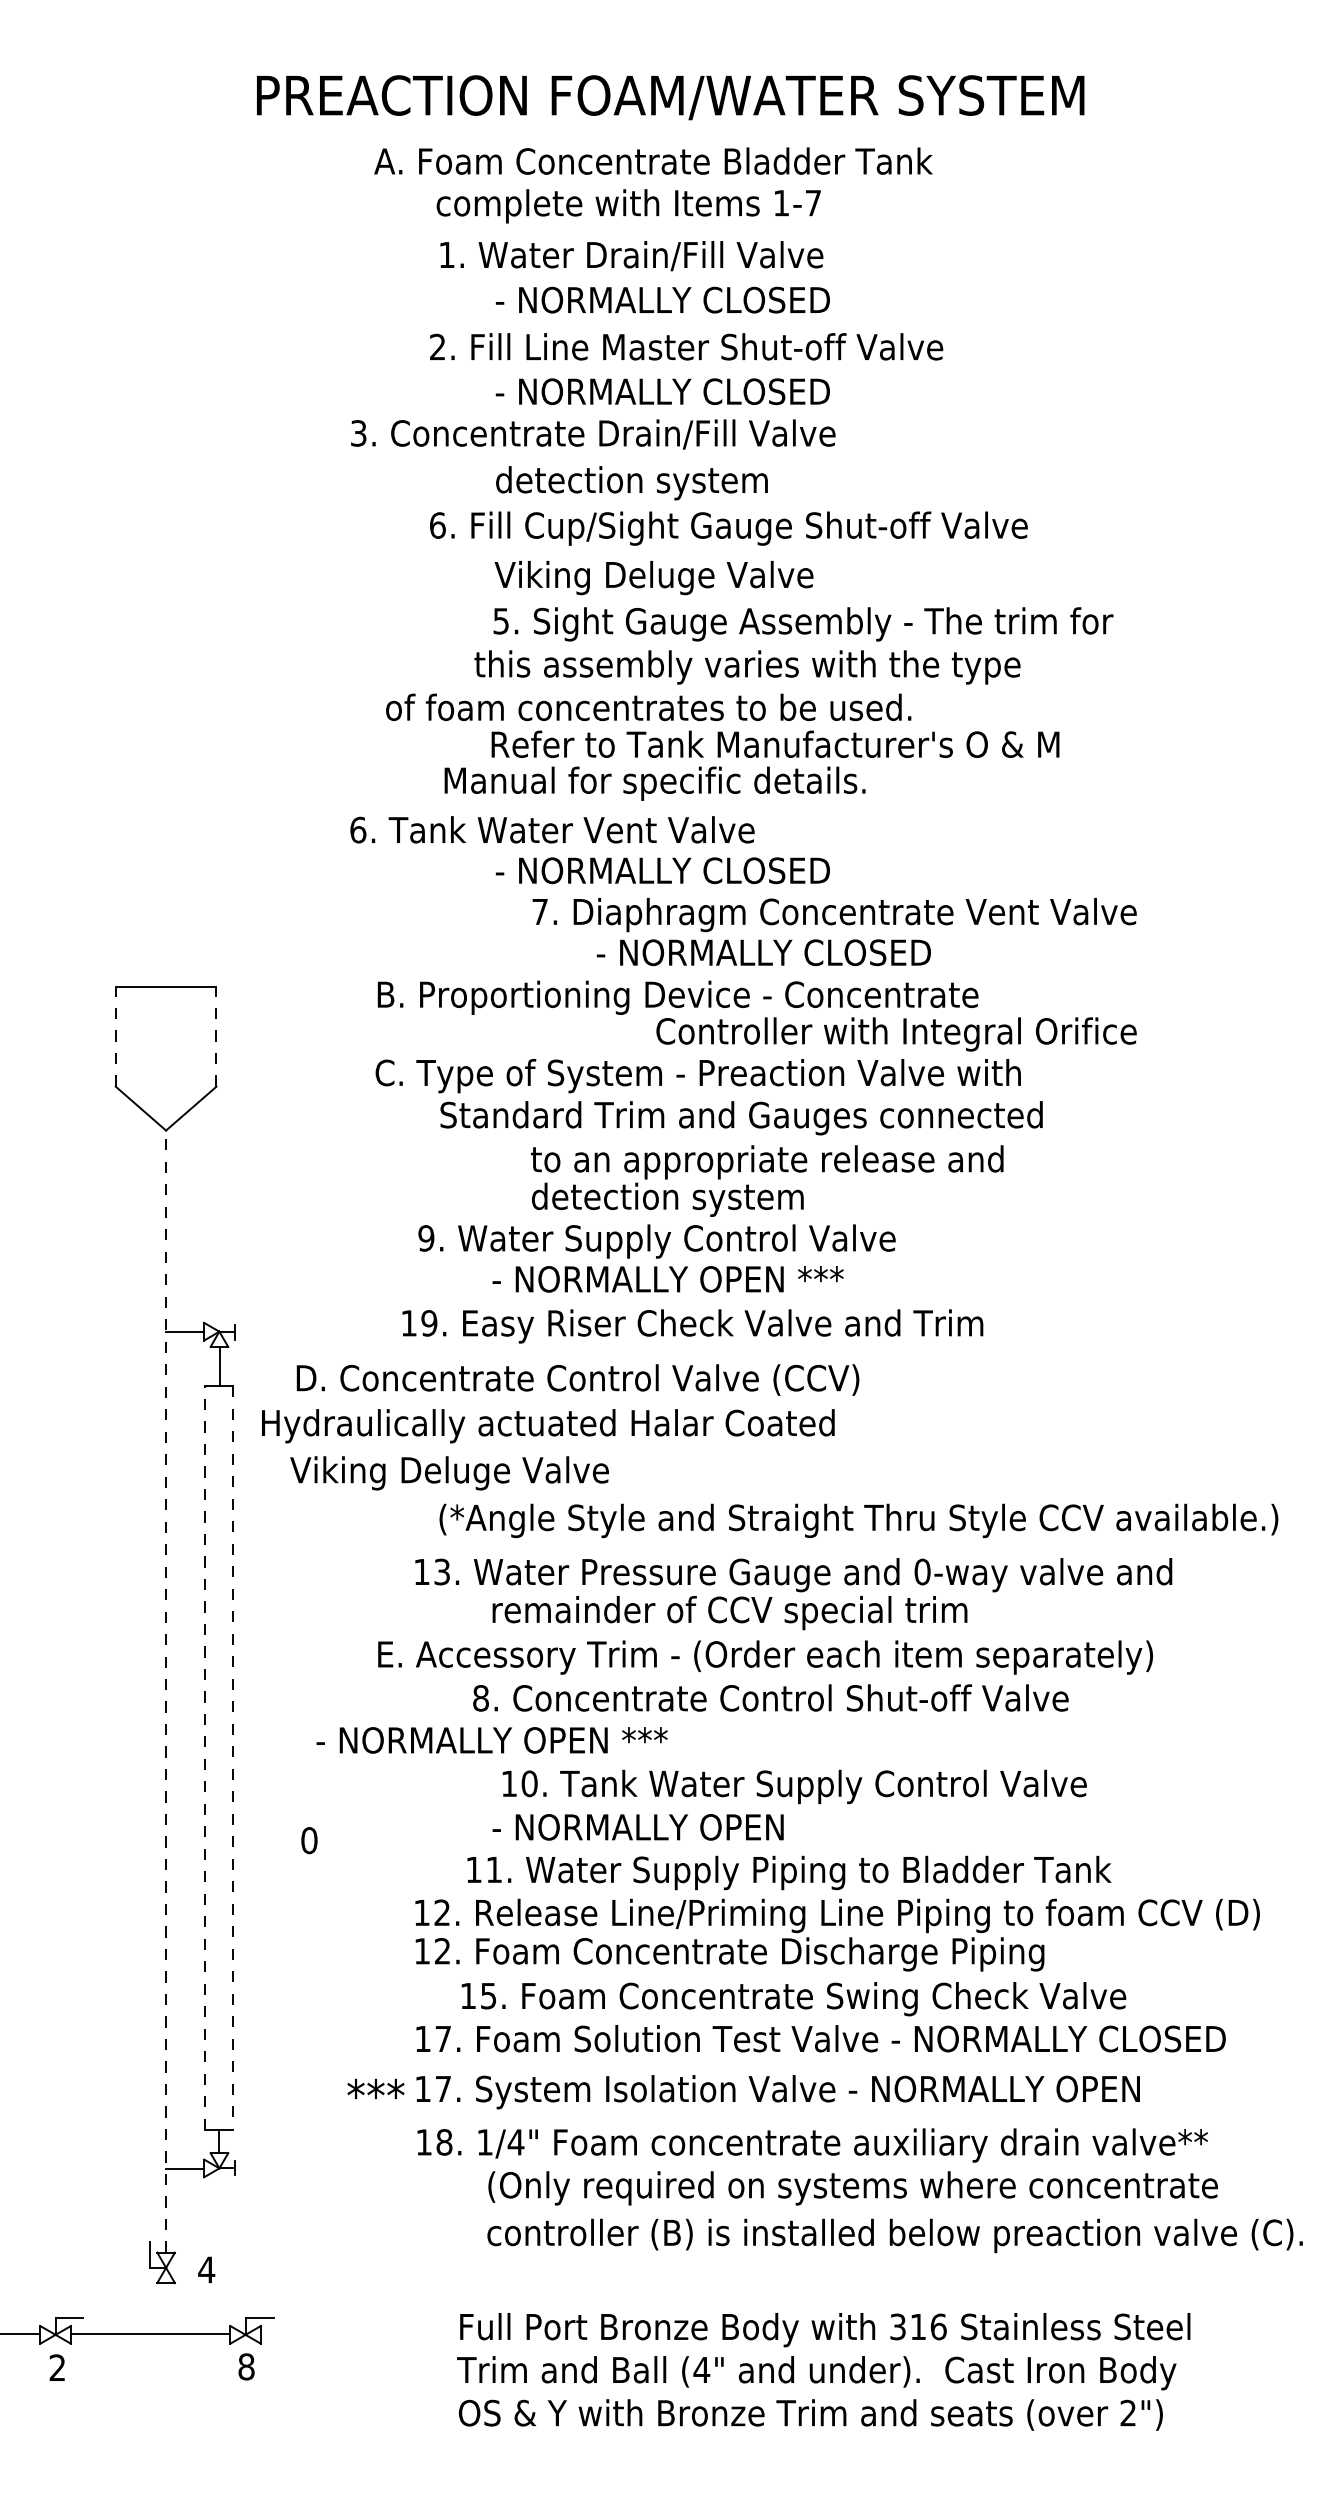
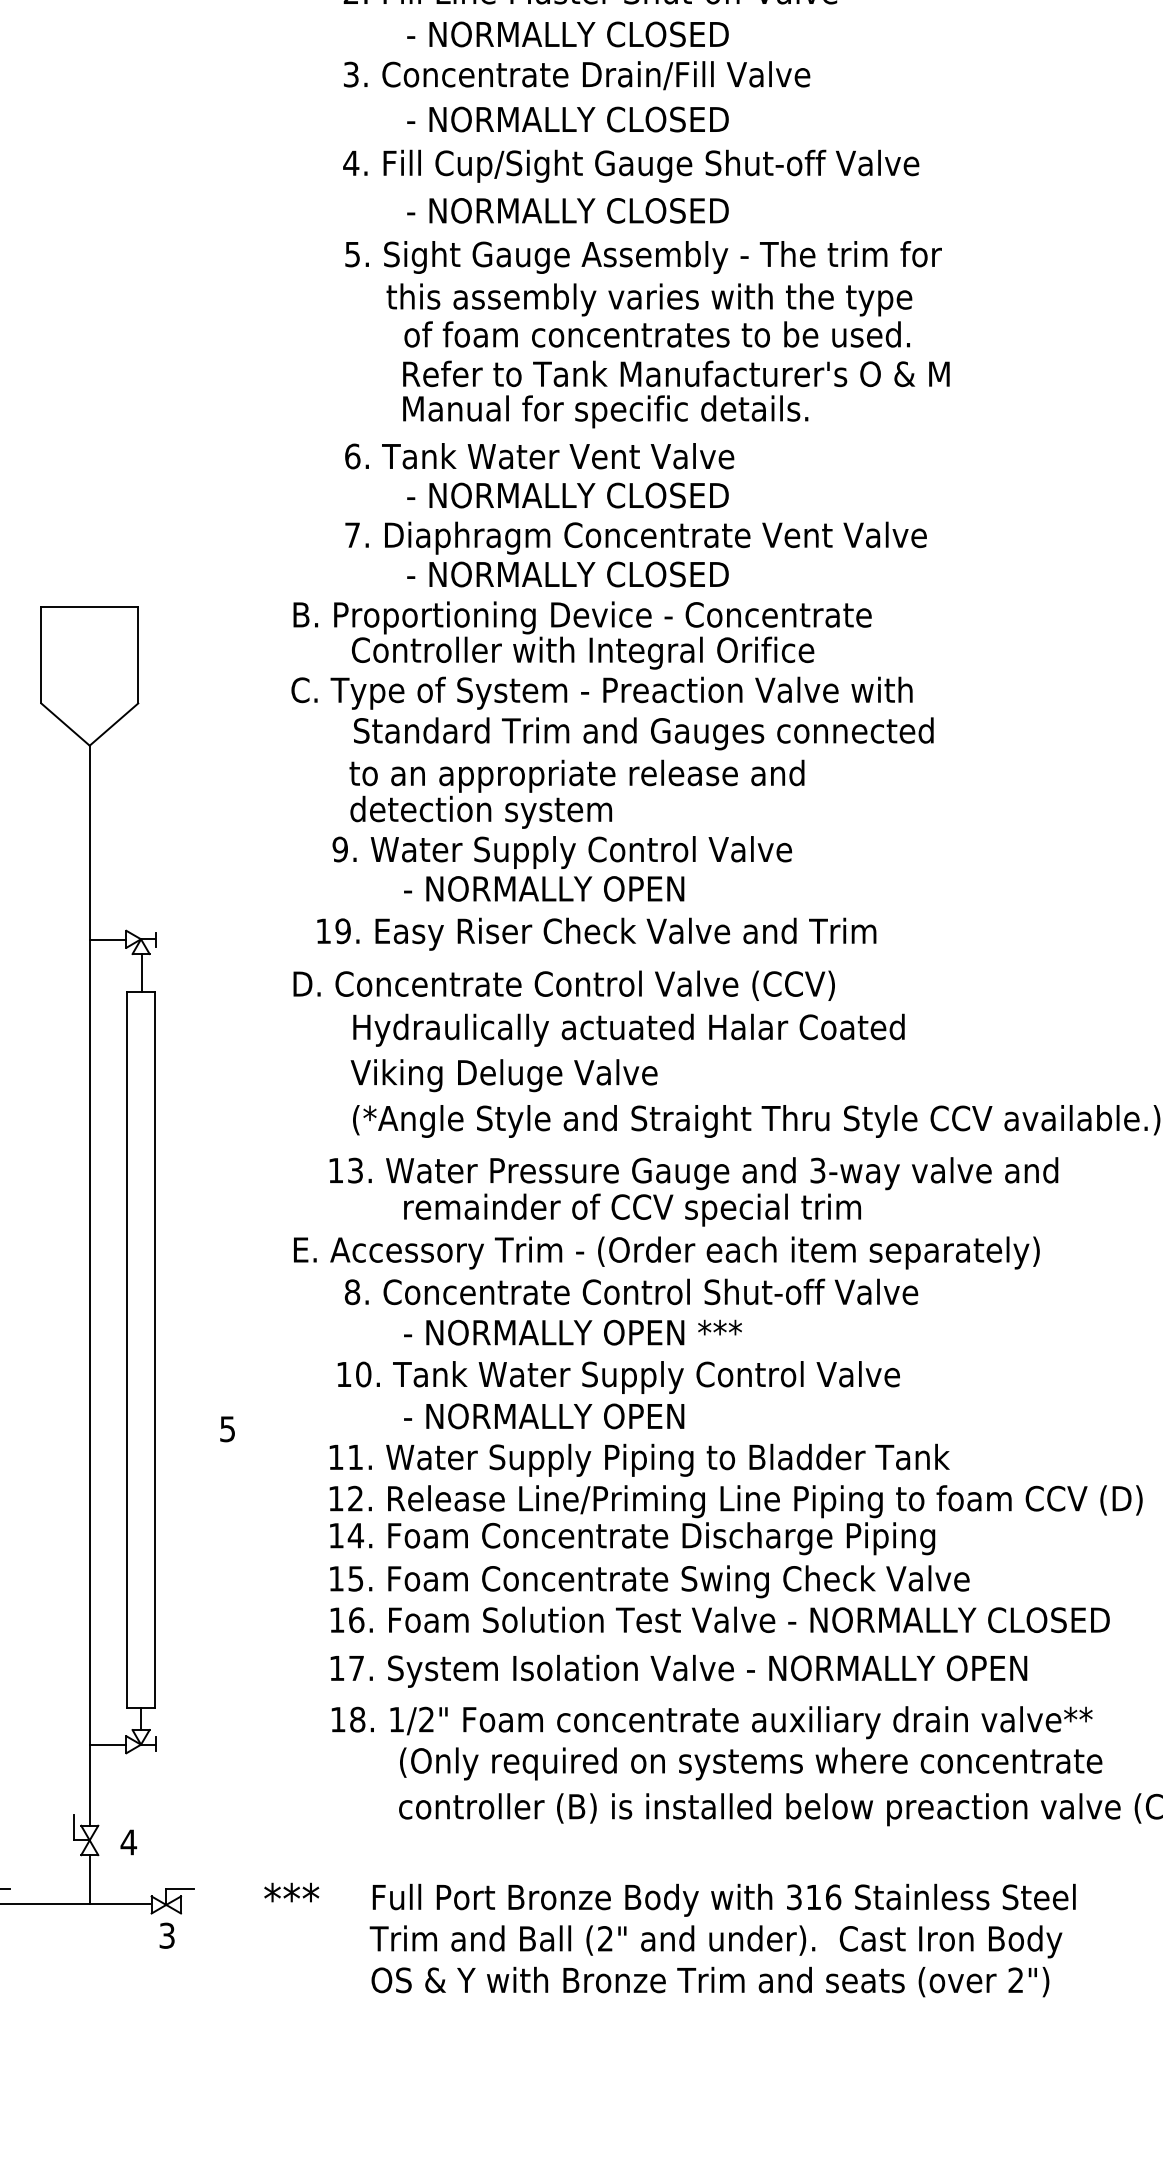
text: (593, 434) -> (577, 75), moved
text: (662, 483) -> (567, 122), detection system -> - NORMALLY CLOSED
text: (437, 525) -> (350, 163), 6. -> 4.
text: (661, 578) -> (566, 214), Viking Deluge Valve -> - NORMALLY CLOSED
text: (803, 624) -> (643, 257), moved
text: (648, 707) -> (657, 334), moved
text: (654, 783) -> (605, 411), moved
text: (552, 829) -> (539, 455), moved
text: (834, 932) -> (635, 555), moved
text: (896, 1034) -> (582, 653), moved
line: (115, 1036) -> (41, 655), dashed -> solid
line: (216, 1036) -> (138, 655), dashed -> solid
text: (767, 1180) -> (577, 793), moved
text: (820, 1274) -> (719, 884), - NORMALLY OPEN *** -> - NORMALLY OPEN
text: (577, 1379) -> (563, 985), moved
text: (548, 1426) -> (629, 1030), moved
text: (449, 1473) -> (504, 1075), moved
text: (922, 1571) -> (817, 1170), 0-way -> 3-way
line: (166, 1691) -> (90, 1285), dashed -> solid
text: (770, 1697) -> (631, 1291), moved
text: (491, 1740) -> (572, 1332), moved
line: (204, 1758) -> (126, 1350), dashed -> solid
line: (233, 1758) -> (154, 1350), dashed -> solid
text: (794, 1786) -> (618, 1377), moved
text: (309, 1840) -> (227, 1429), 0 -> 5
text: (789, 1872) -> (639, 1459), moved
text: (442, 1951) -> (355, 1535), 12. -> 14.
text: (793, 1999) -> (649, 1582), moved
text: (443, 2038) -> (356, 1619), 17. -> 16.
text: (375, 2088) -> (291, 1892), moved
text: (515, 2142) -> (426, 1719), 1/4" -> 1/2"
line: (166, 2308) -> (90, 1879), added
text: (246, 2366) -> (167, 1935), 8 -> 3
text: (701, 2369) -> (605, 1938), (4" -> (2"

